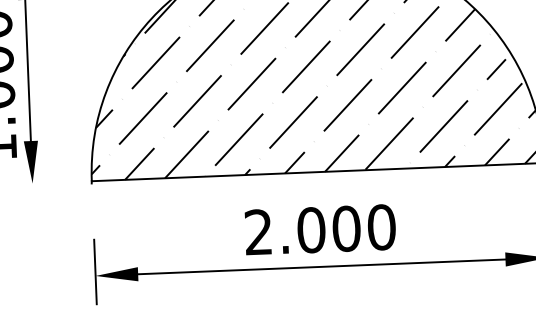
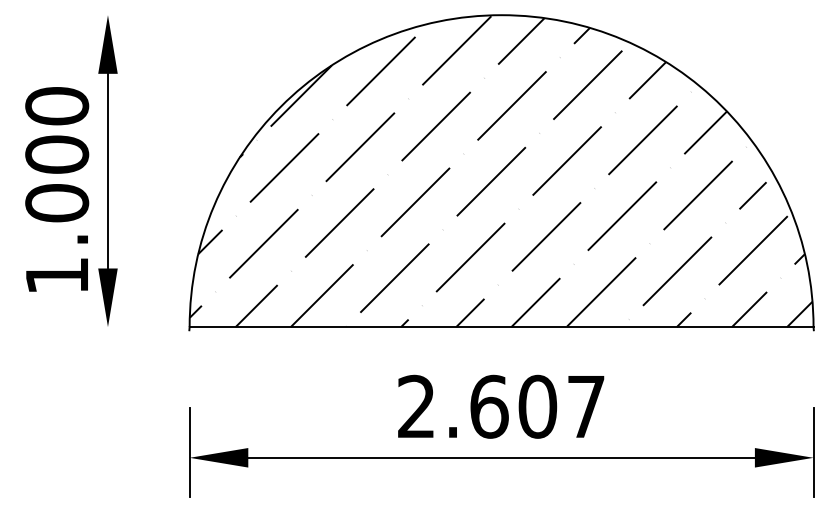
text: (346, 228) -> (537, 406), 2.000 -> 2.607

